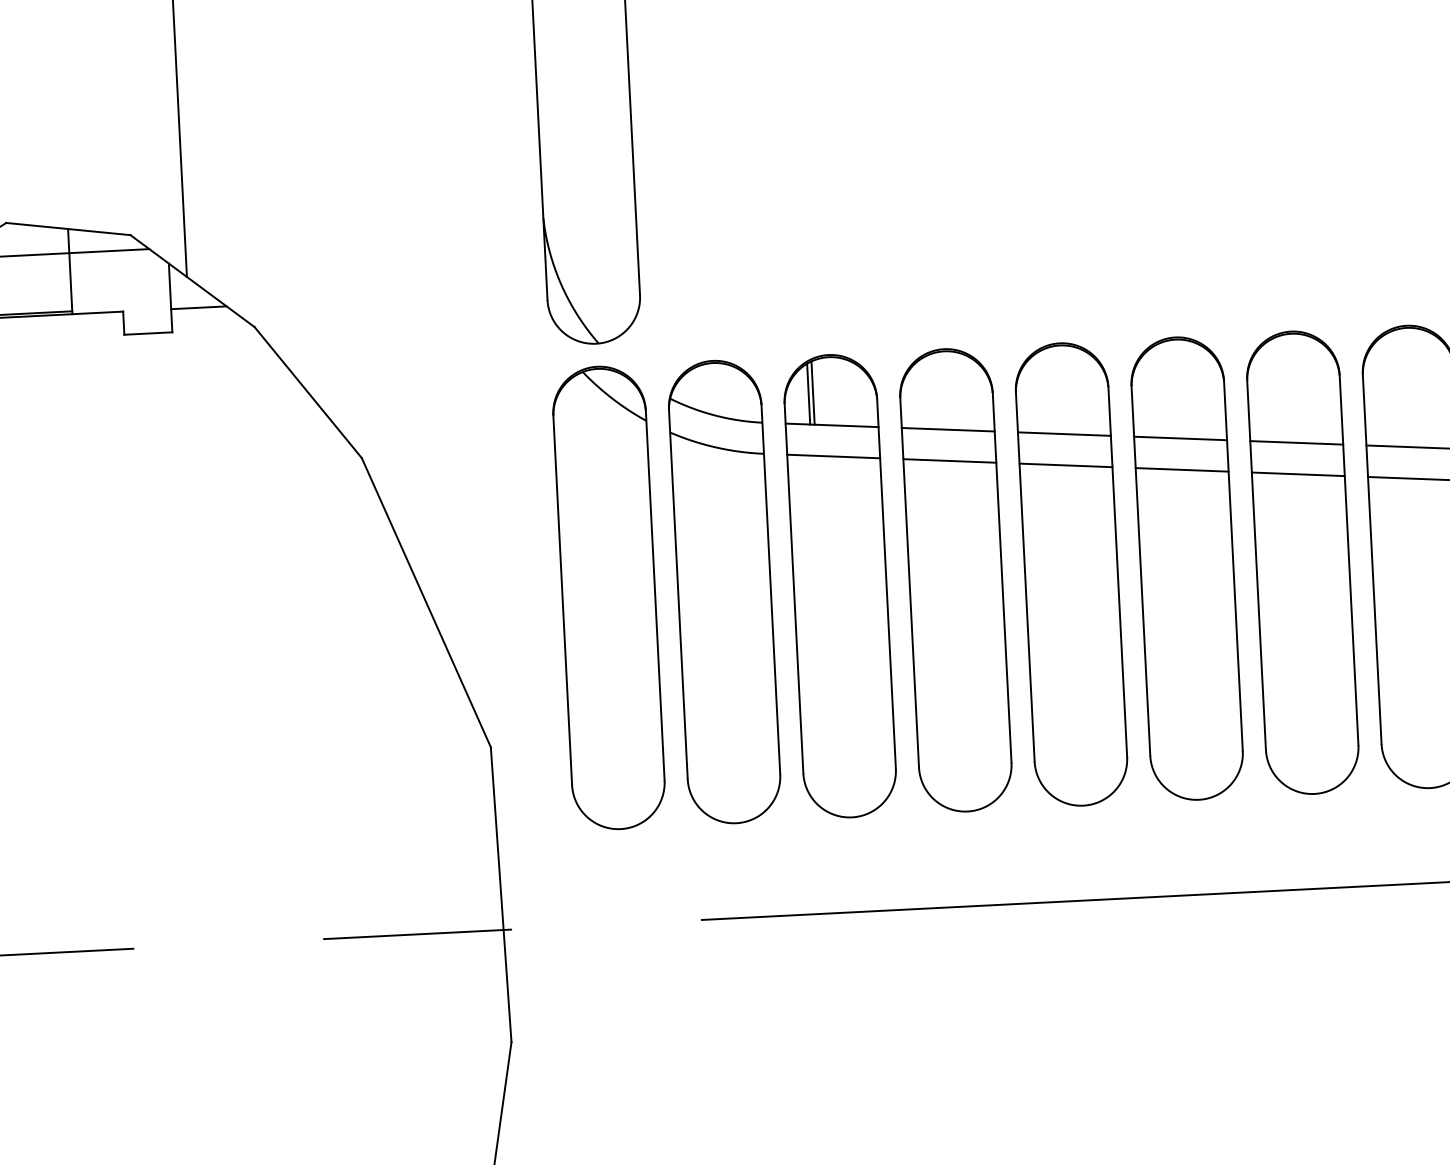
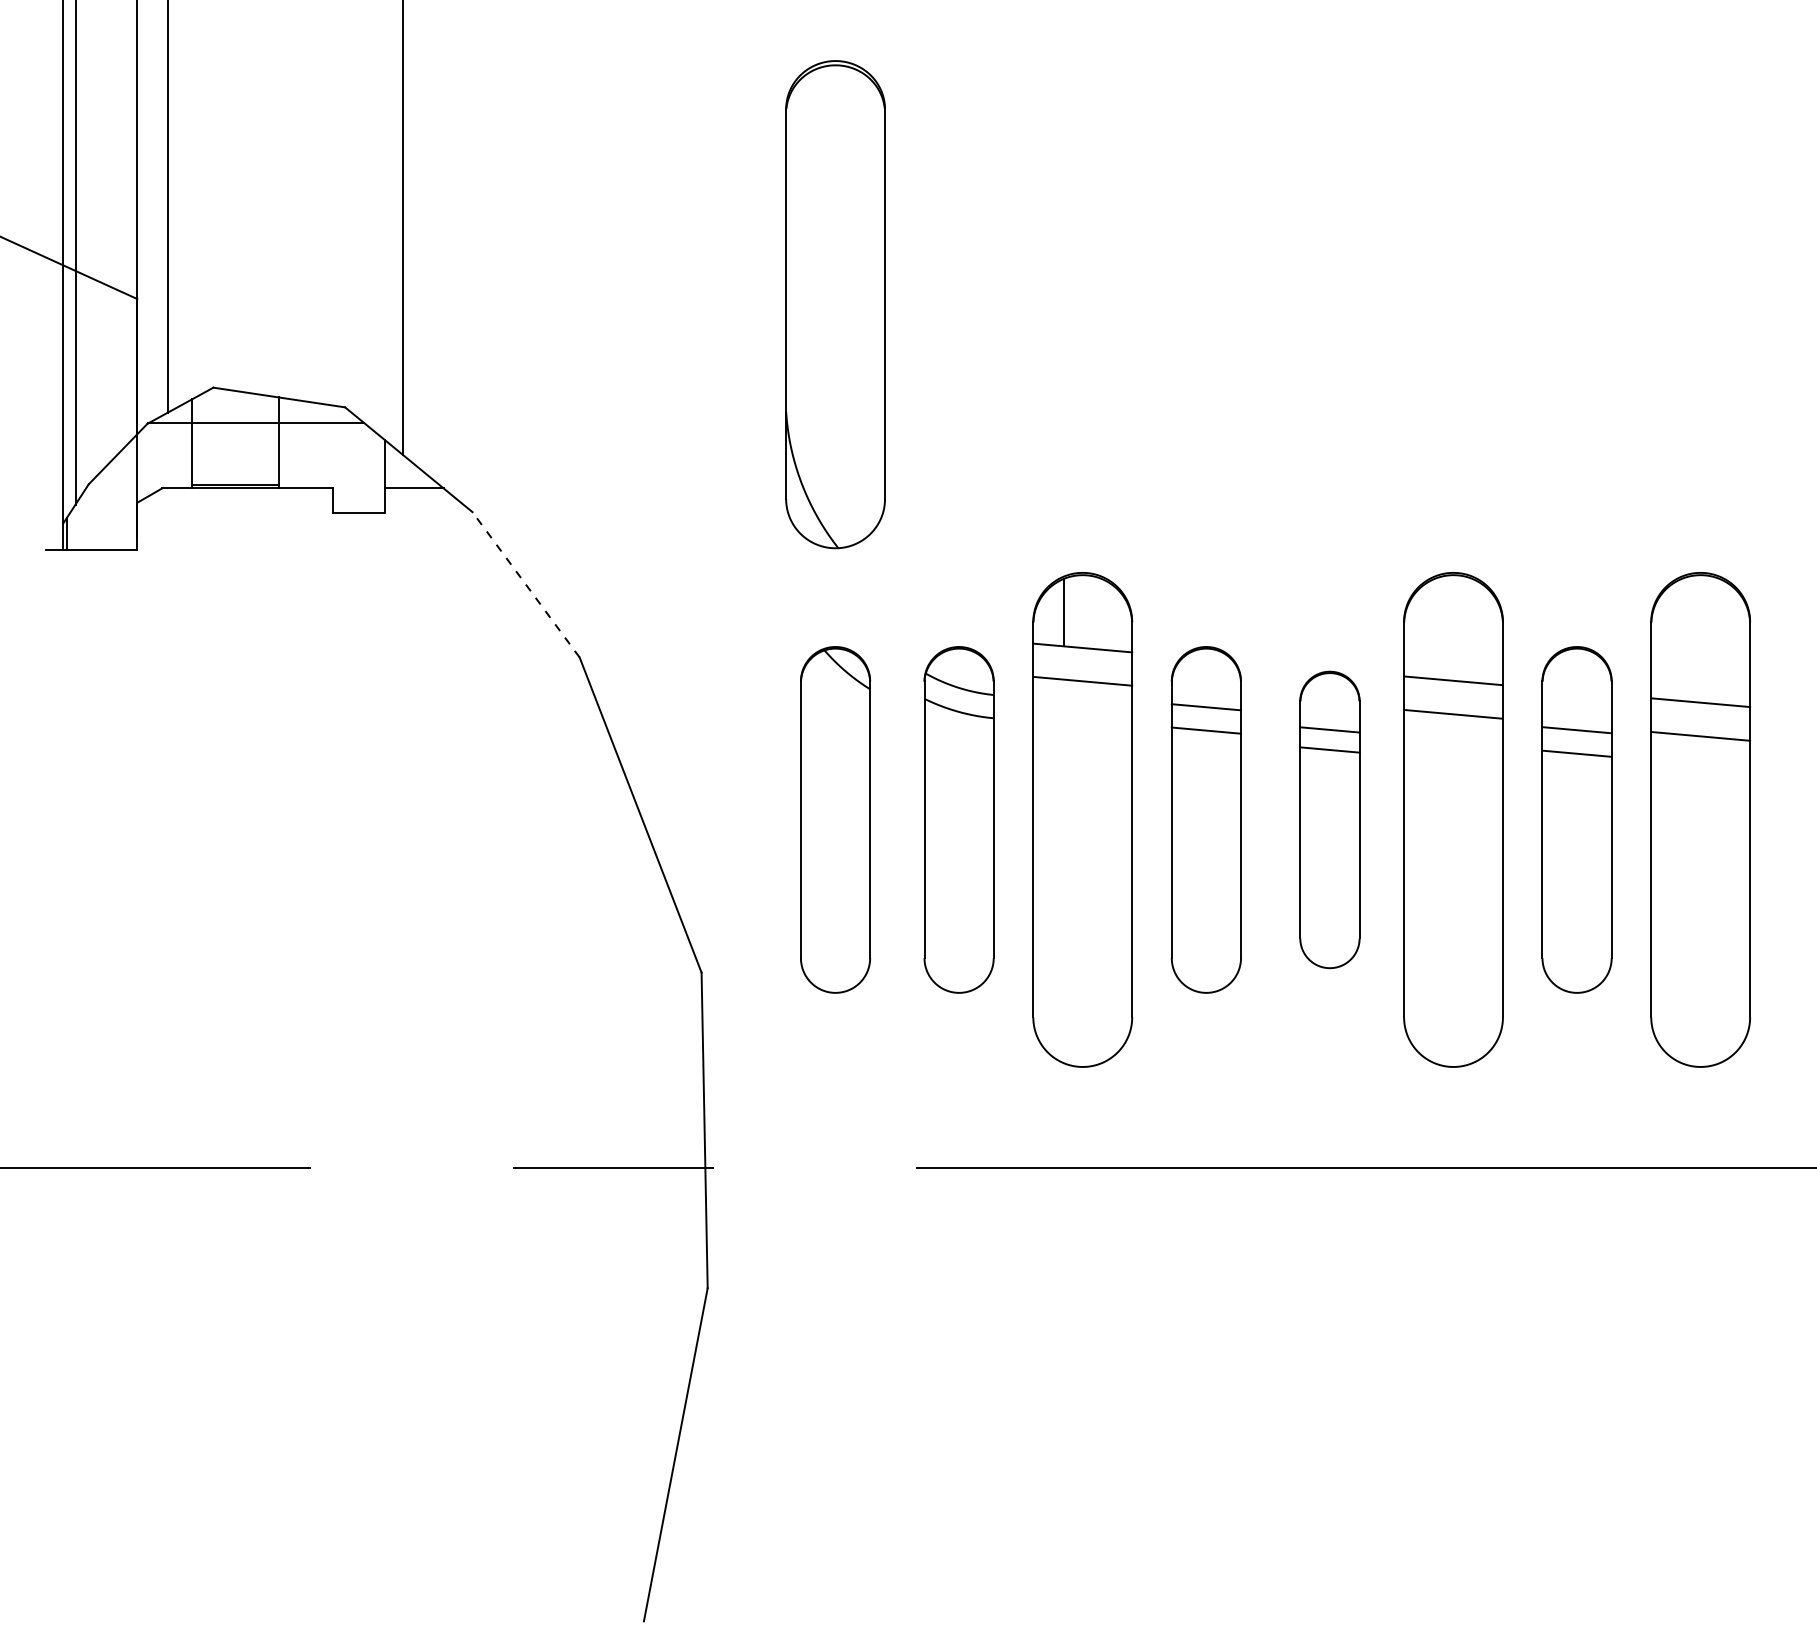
line: (307, 392) -> (525, 584), solid -> dashed
line: (808, 393) -> (1059, 612), removed
part: (1302, 562) -> (1576, 819), size x0.7
part: (1071, 574) -> (1329, 819), size x0.6
part: (956, 579) -> (1206, 819), size x0.7
part: (723, 591) -> (958, 819), size x0.7
part: (608, 597) -> (835, 819), size x0.7

